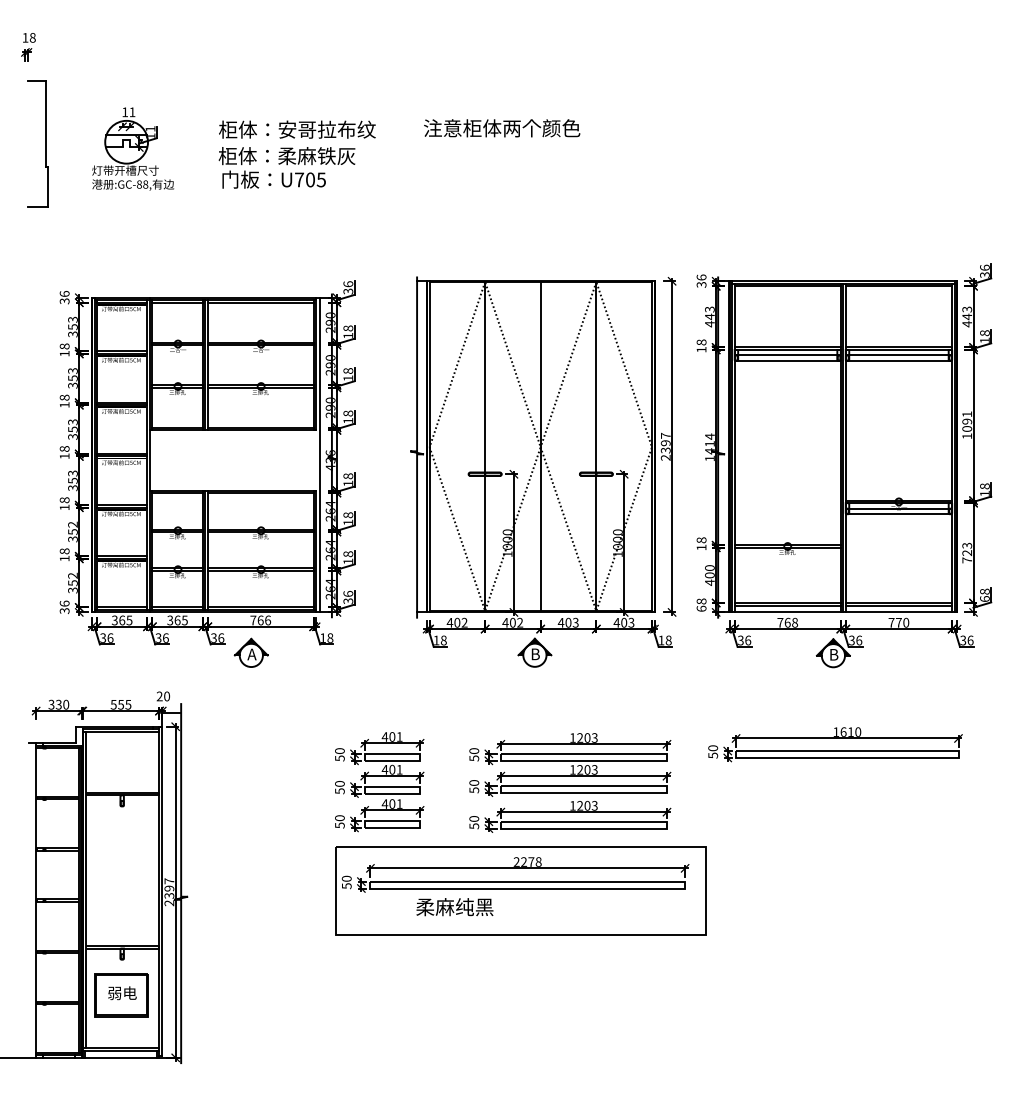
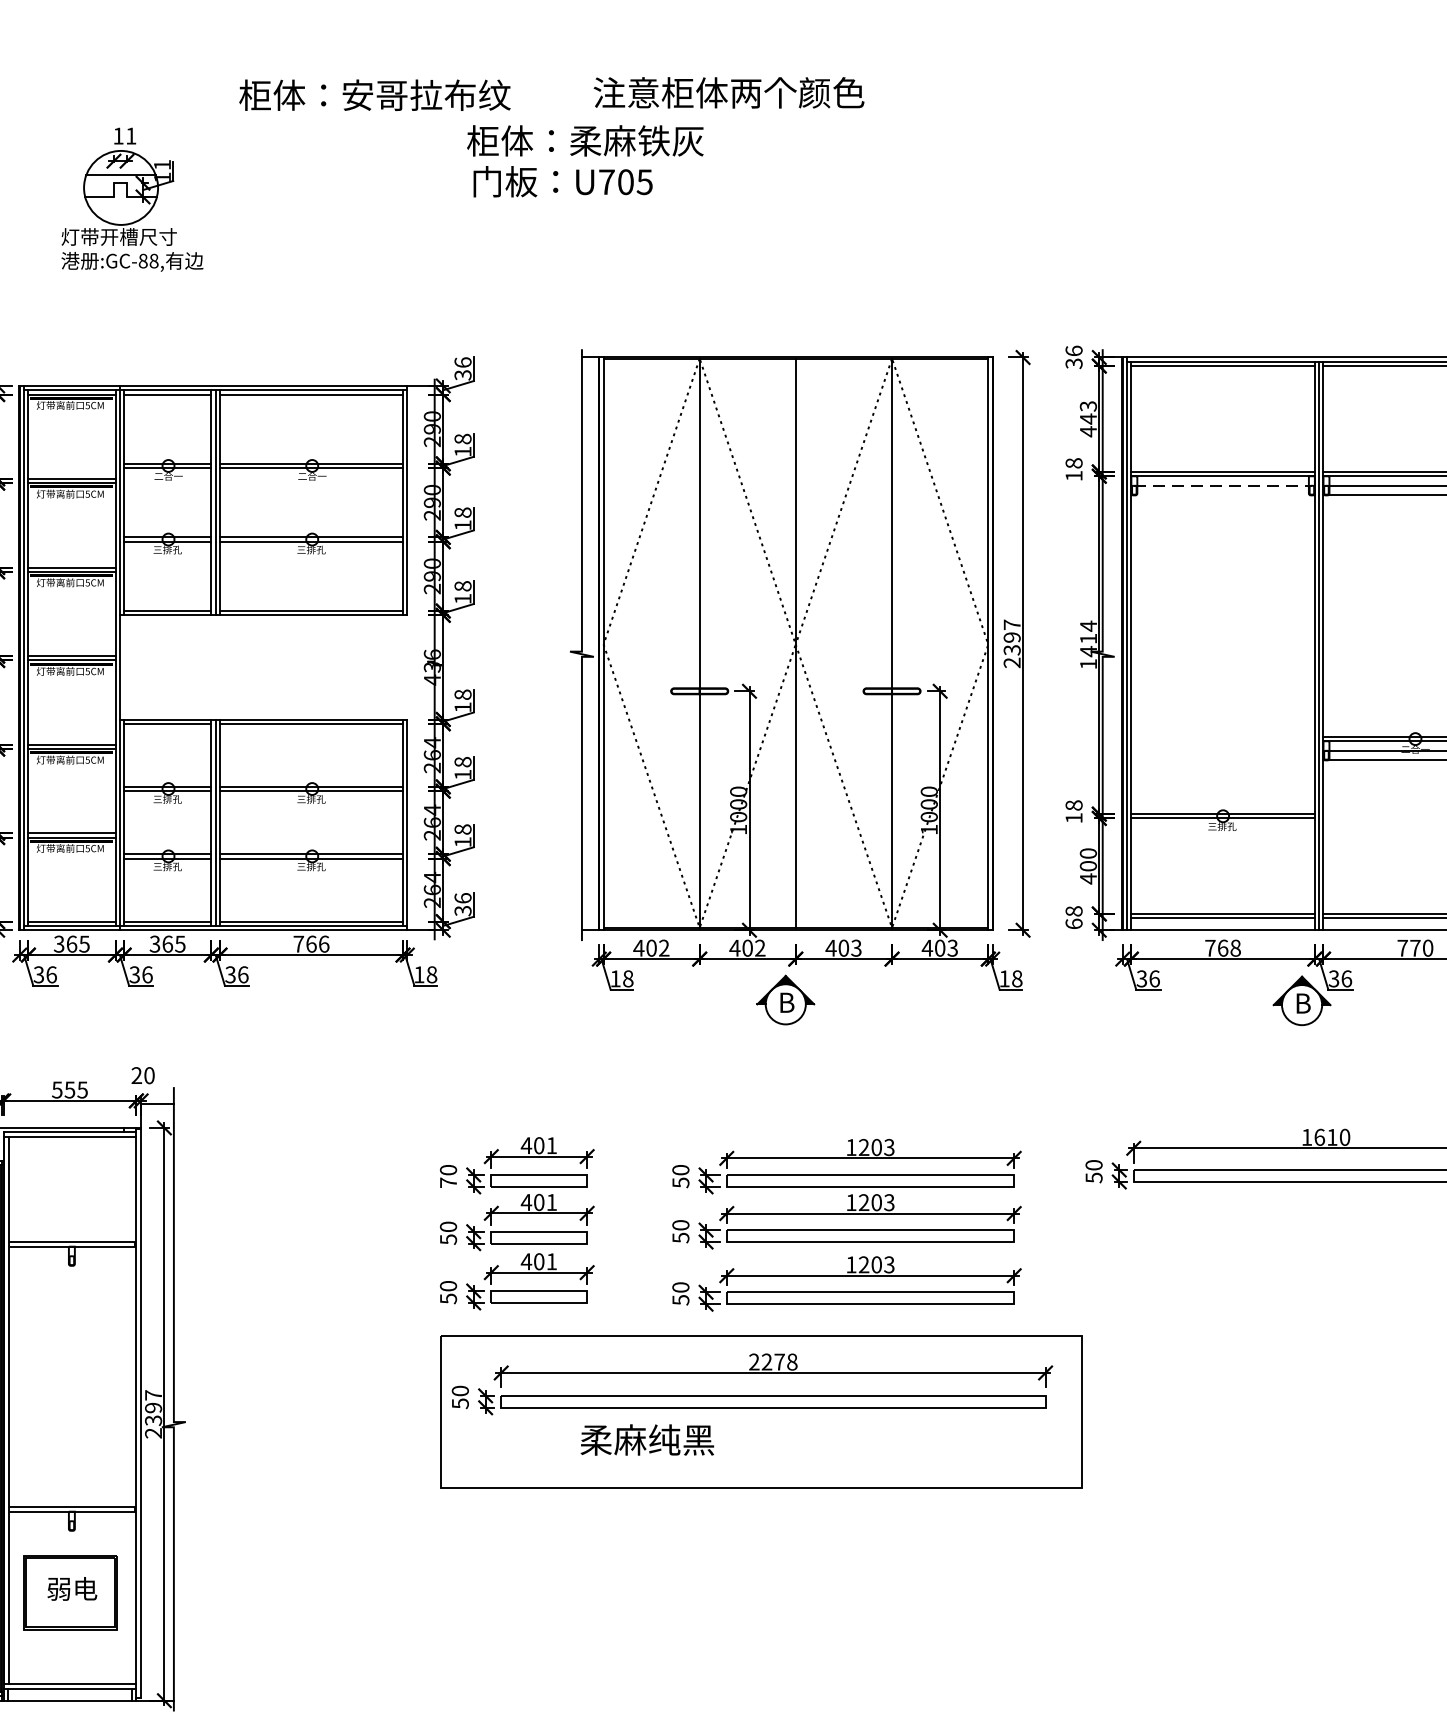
part: (133, 148) -> (132, 198), moved
text: (286, 167) -> (584, 160), moved
line: (787, 355) -> (1222, 485), solid -> dashed
line: (787, 360) -> (1222, 494), removed
line: (319, 454) -> (413, 657), removed
part: (250, 652) -> (293, 999), removed
text: (339, 758) -> (447, 1182), 50 -> 70

